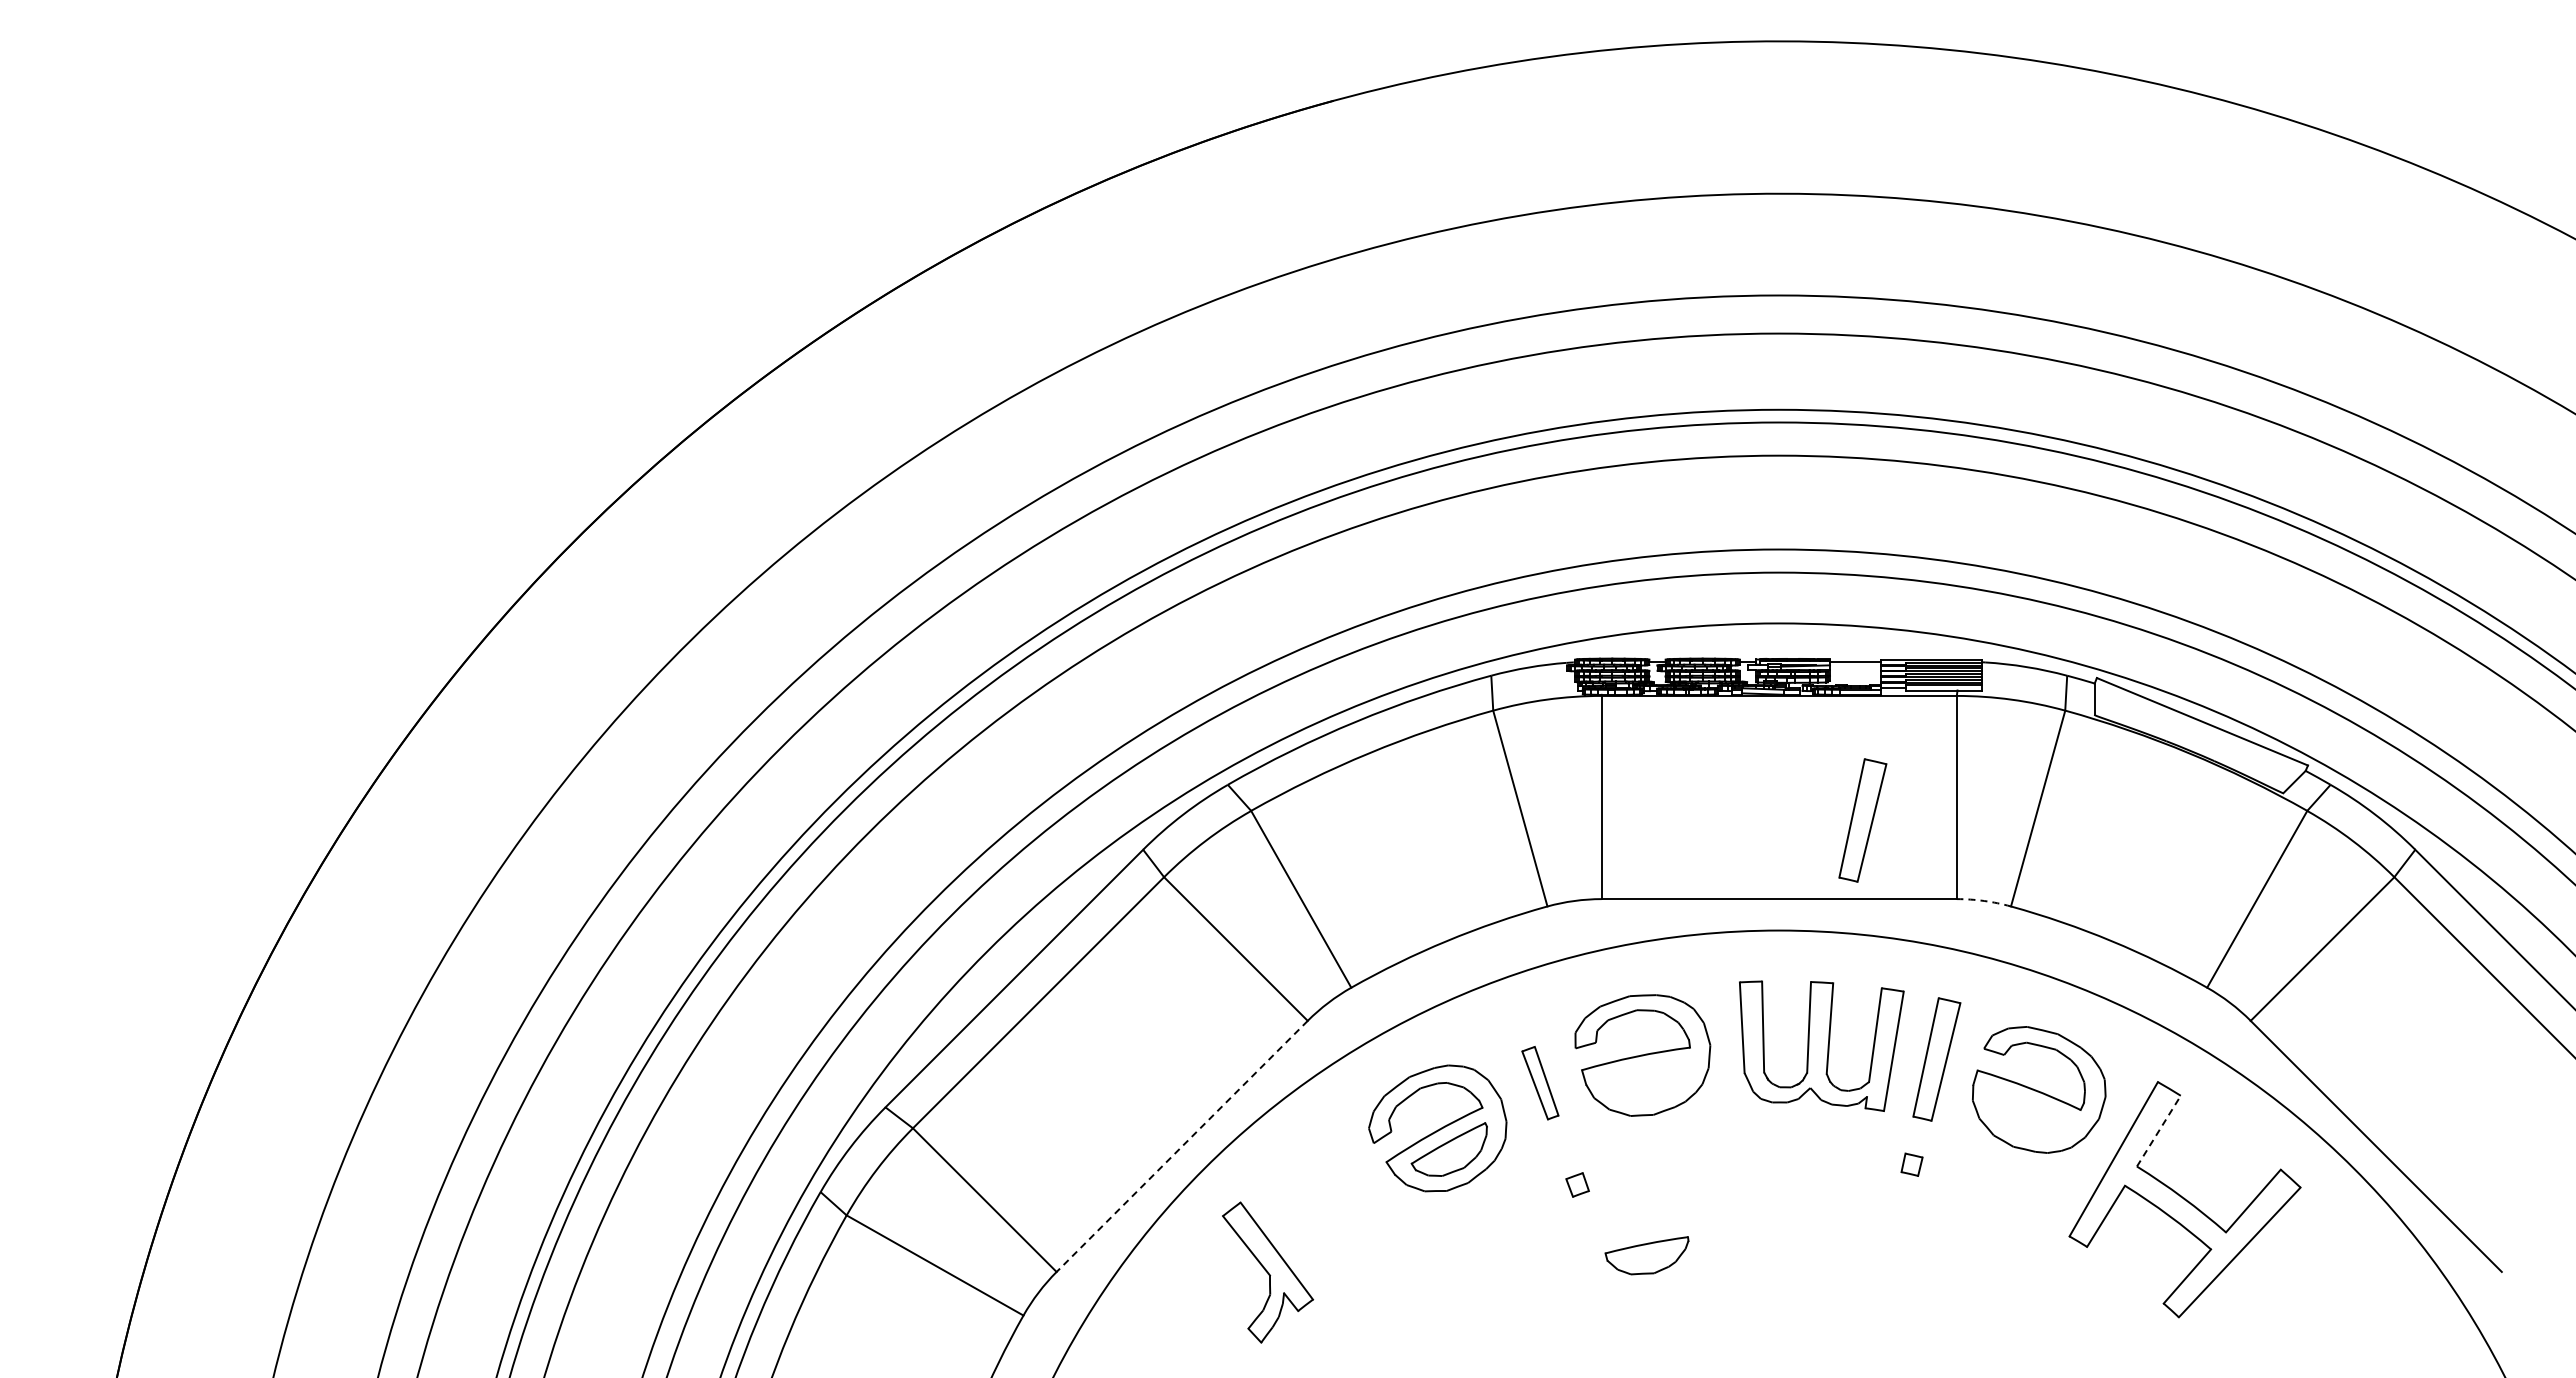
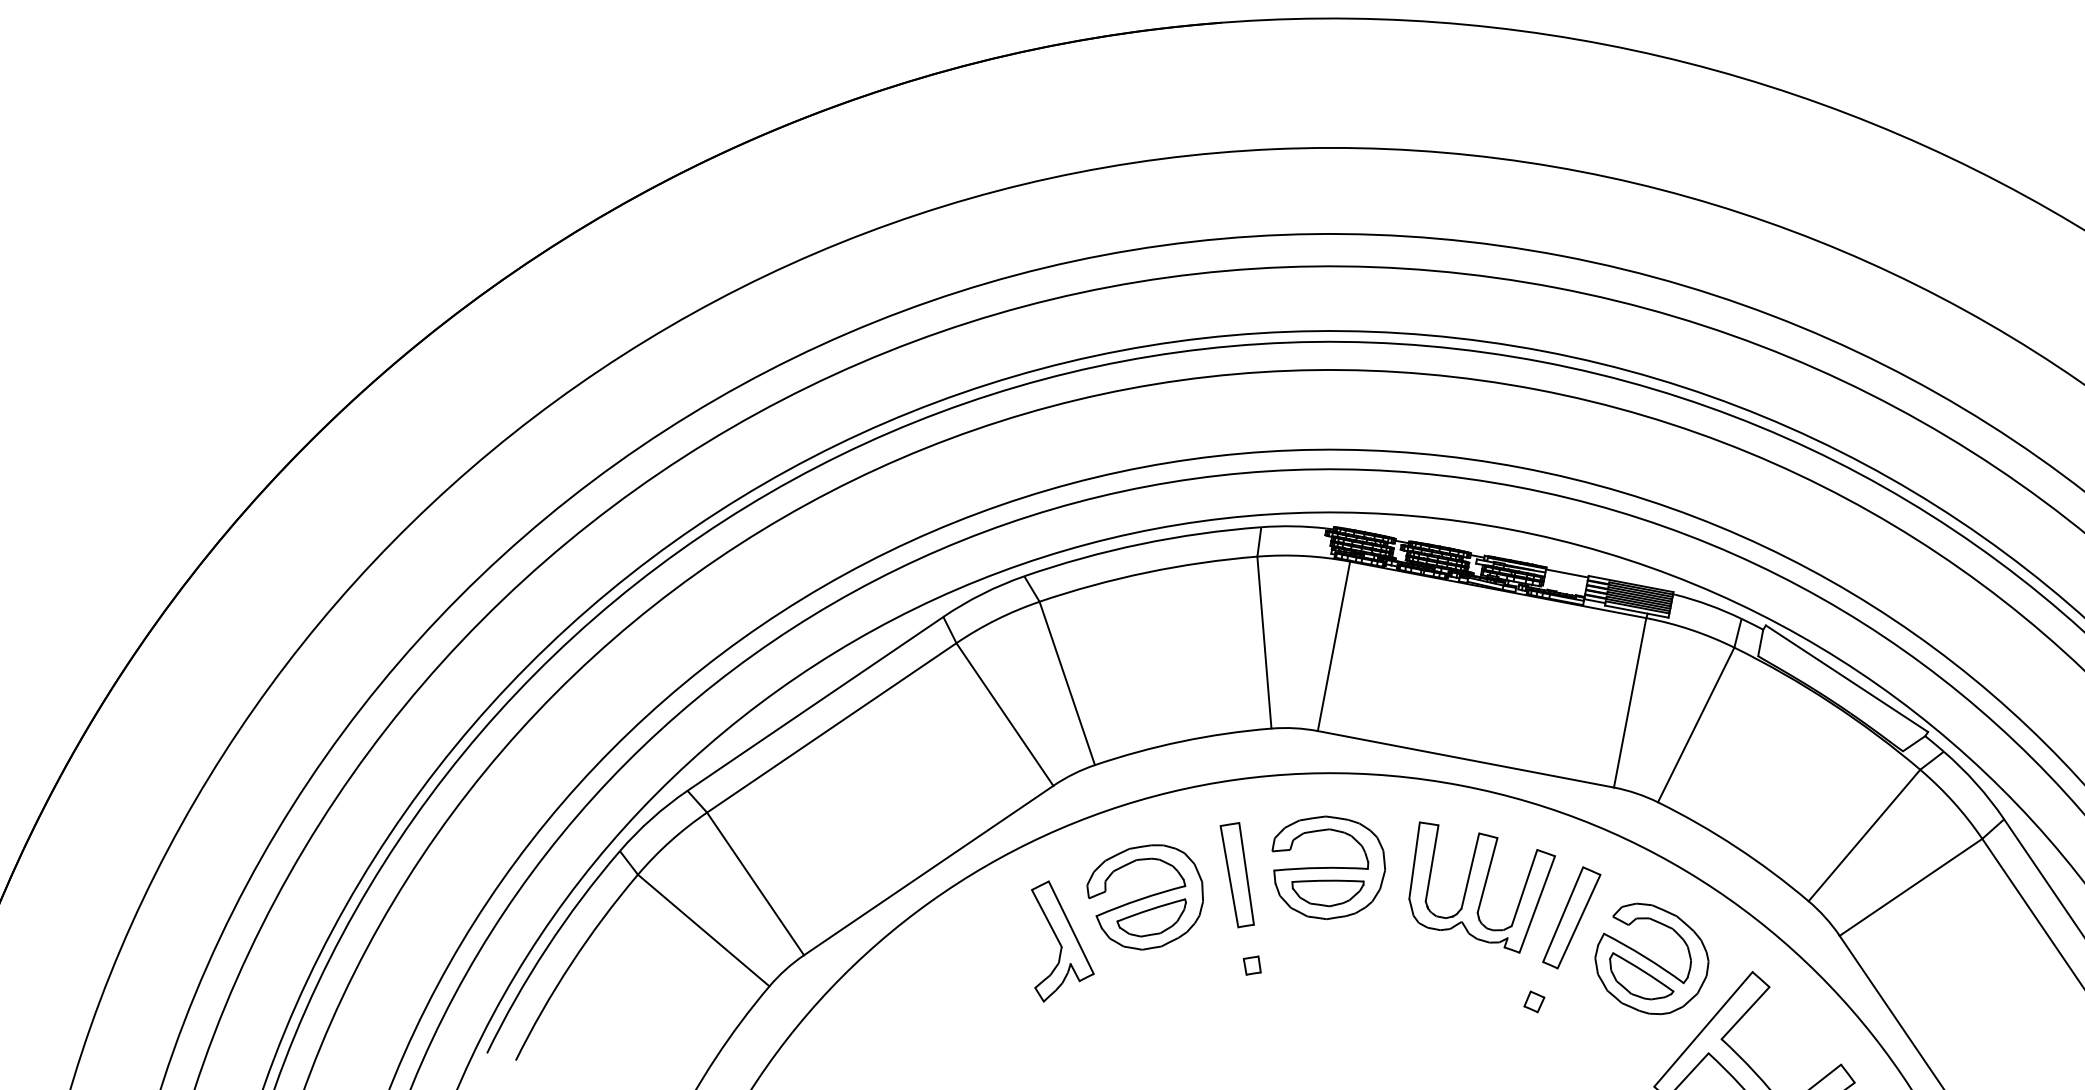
part: (1862, 820) -> (1547, 707), removed
arc: (1984, 900) -> (1636, 793), dashed -> solid
part: (1540, 1082) -> (1237, 874), size x1.67
part: (2030, 1113) -> (1641, 978), added
line: (2158, 1131) -> (1745, 1013), dashed -> solid
line: (1182, 1146) -> (928, 870), dashed -> solid
part: (1646, 1255) -> (1326, 890), moved
part: (1268, 1272) -> (1060, 944), moved

